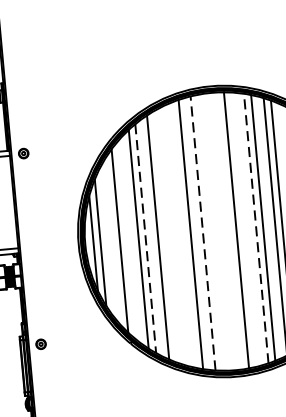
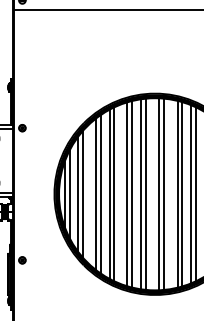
line: (256, 227) -> (177, 193), dashed -> solid
line: (209, 231) -> (145, 193), added
line: (230, 231) -> (159, 194), added
line: (202, 233) -> (140, 194), dashed -> solid
line: (184, 235) -> (127, 194), added
line: (165, 237) -> (114, 194), added
line: (145, 239) -> (100, 194), dashed -> solid
line: (113, 240) -> (78, 193), added

